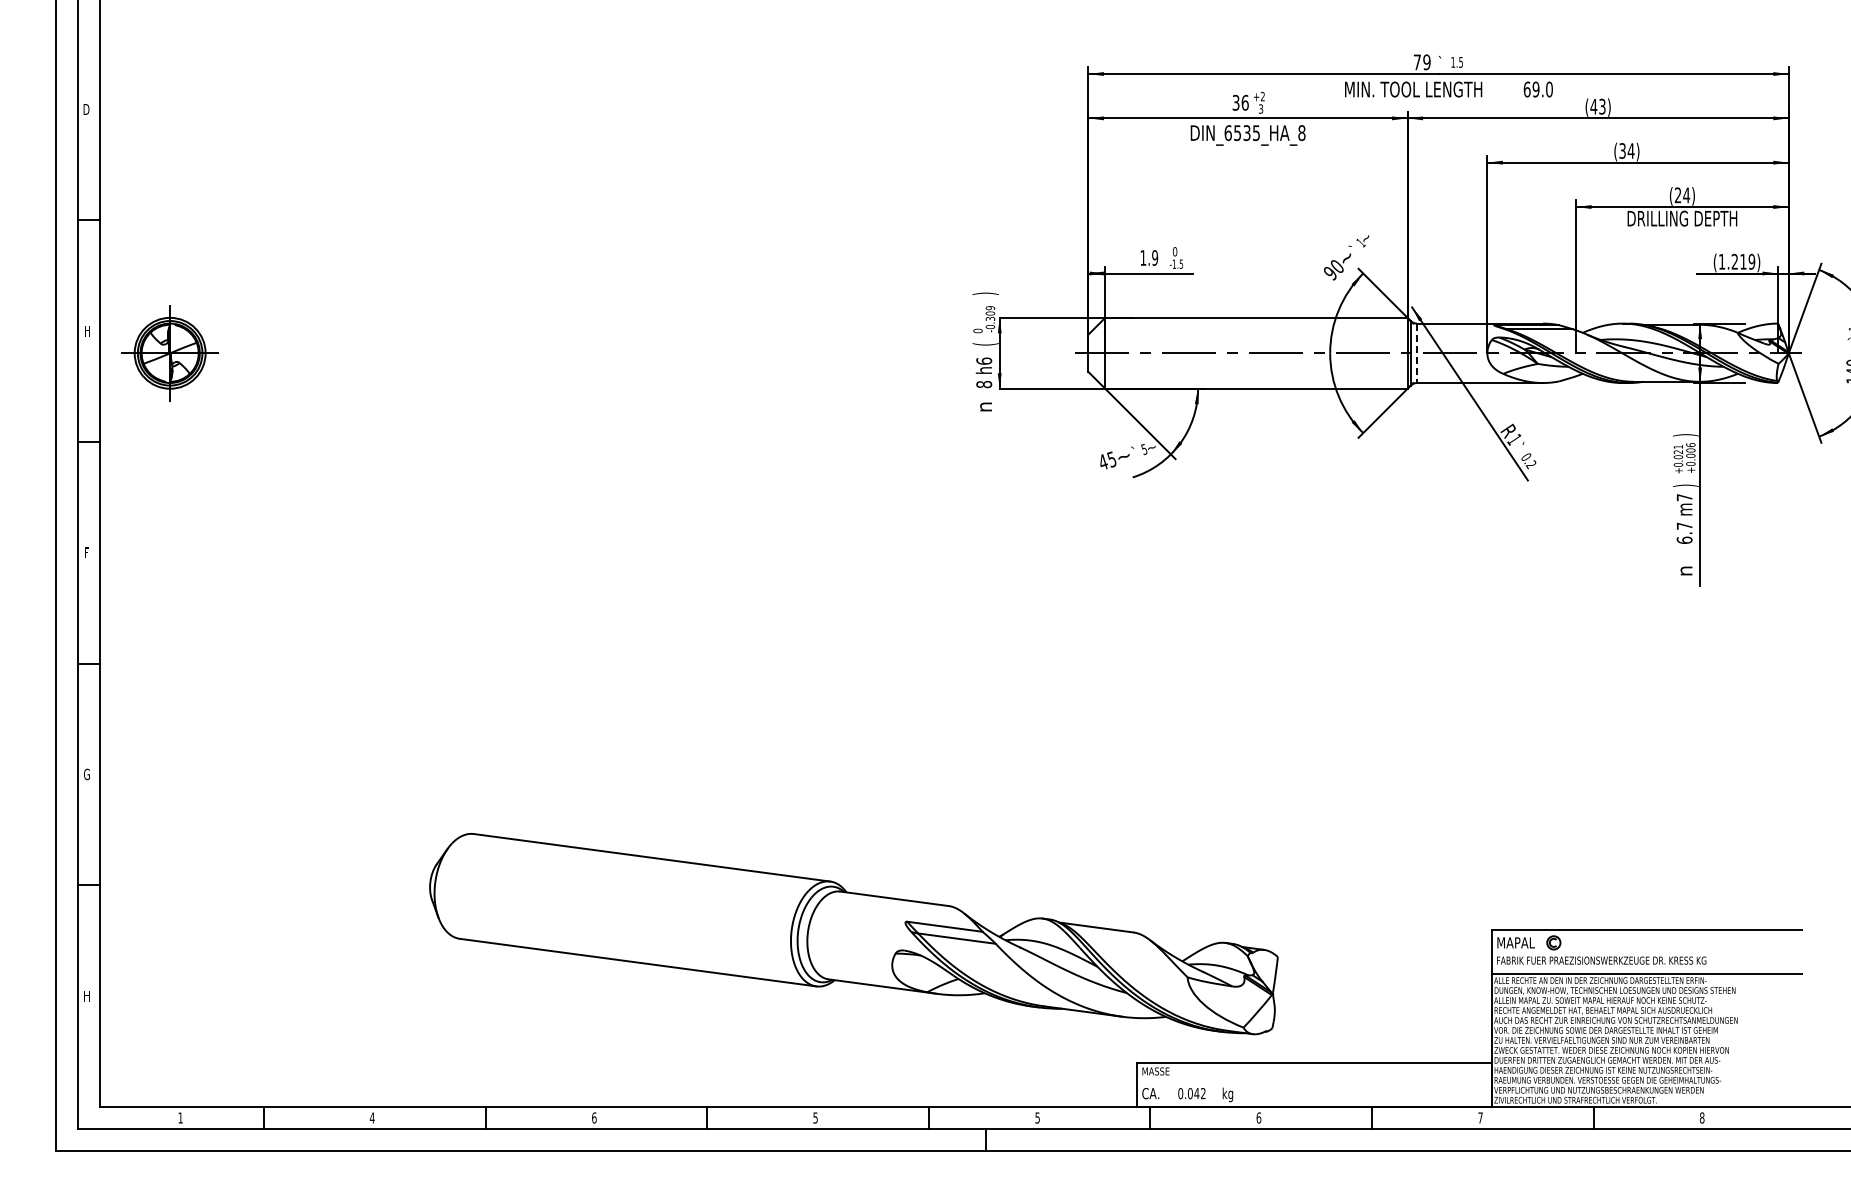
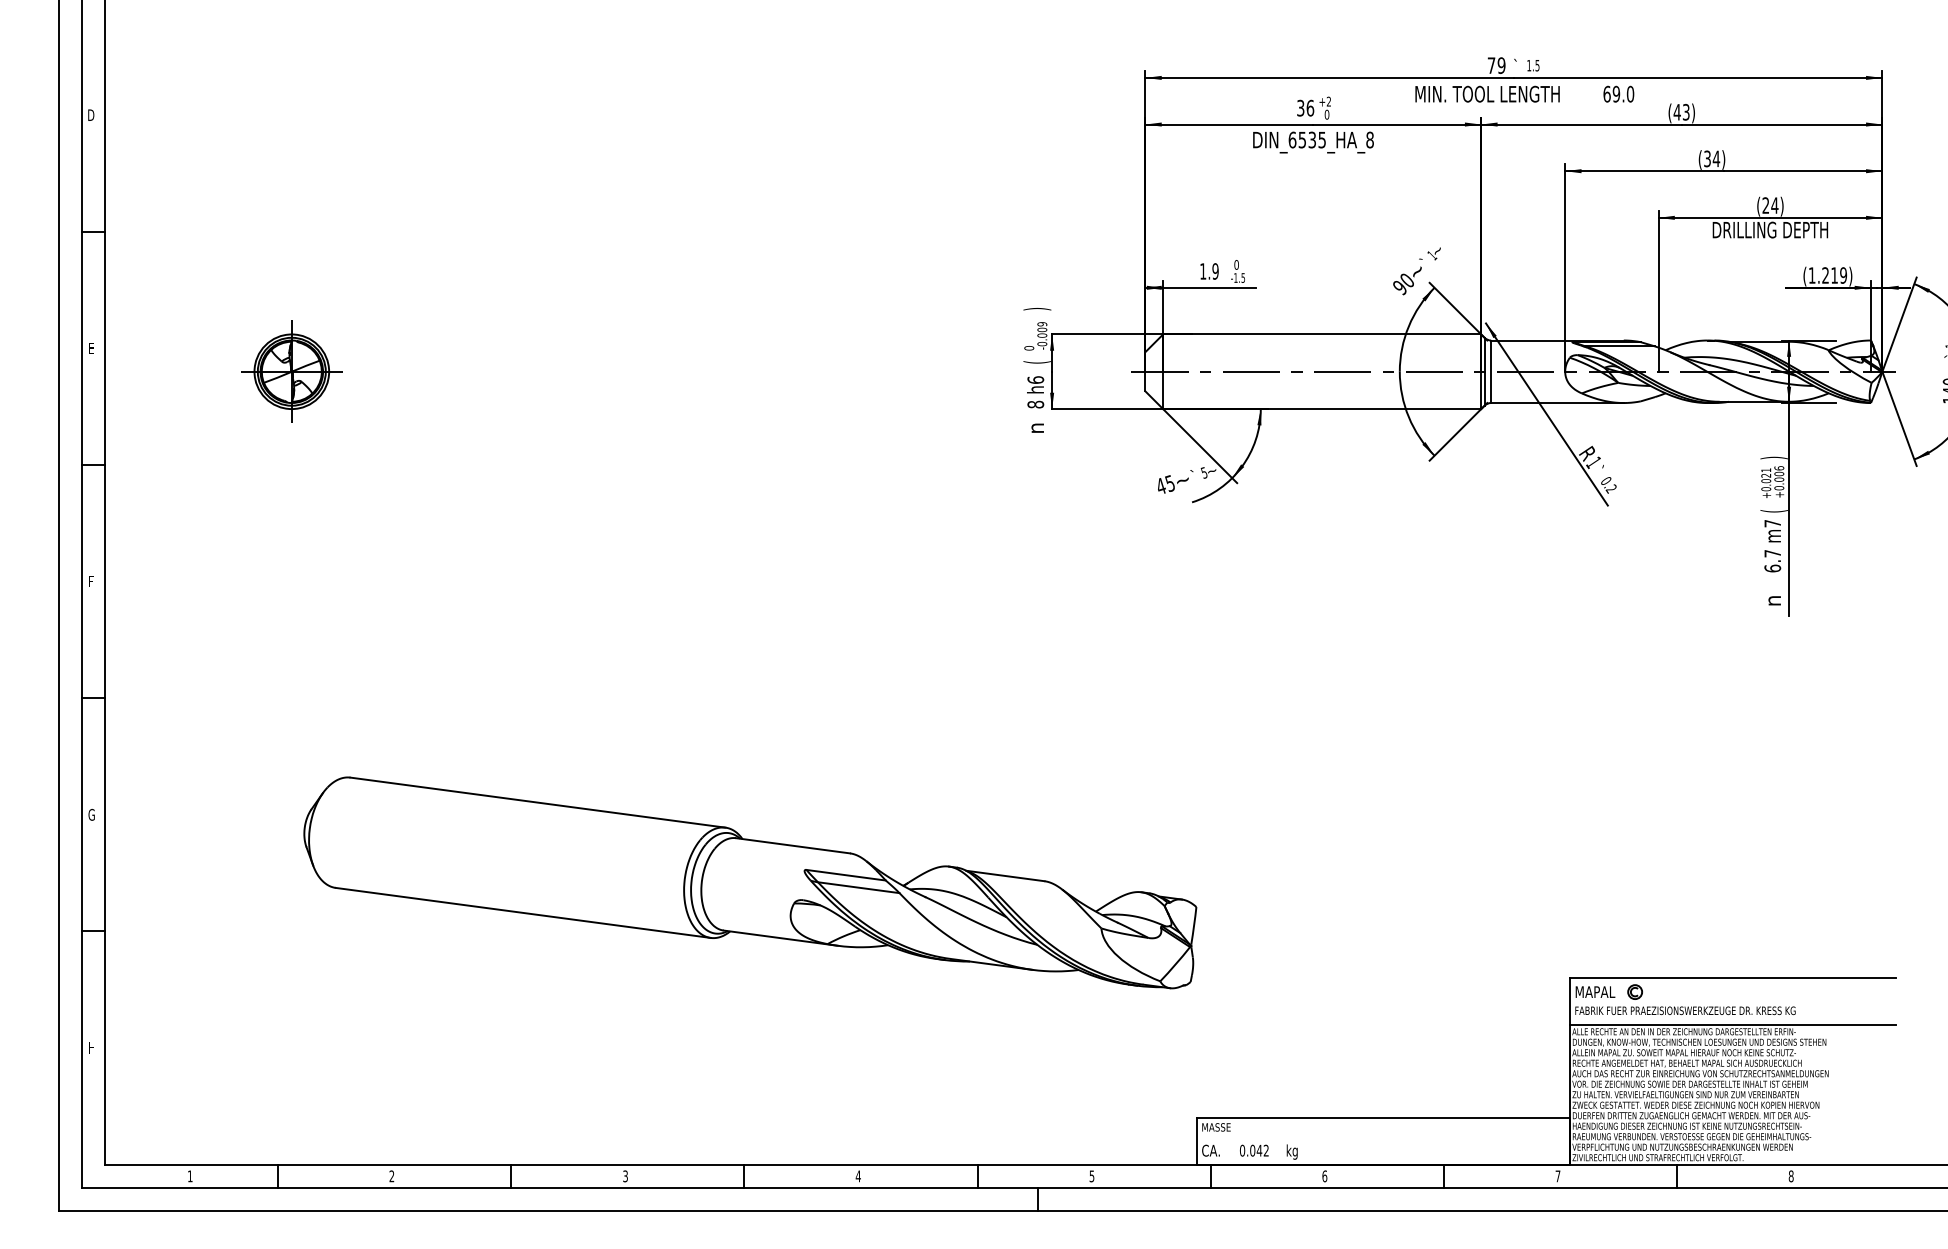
text: (1260, 108) -> (1326, 114), 3 -> 0
text: (990, 318) -> (1042, 335), -0.309 -> -0.009
text: (87, 331) -> (92, 348), H -> E
part: (169, 353) -> (291, 371), moved
line: (1417, 353) -> (1491, 371), dashed -> solid
text: (1685, 485) -> (1773, 510), ) -> (
part: (853, 934) -> (749, 883), moved
text: (371, 1117) -> (391, 1175), 4 -> 2
text: (594, 1117) -> (625, 1175), 6 -> 3
text: (815, 1117) -> (858, 1175), 5 -> 4

